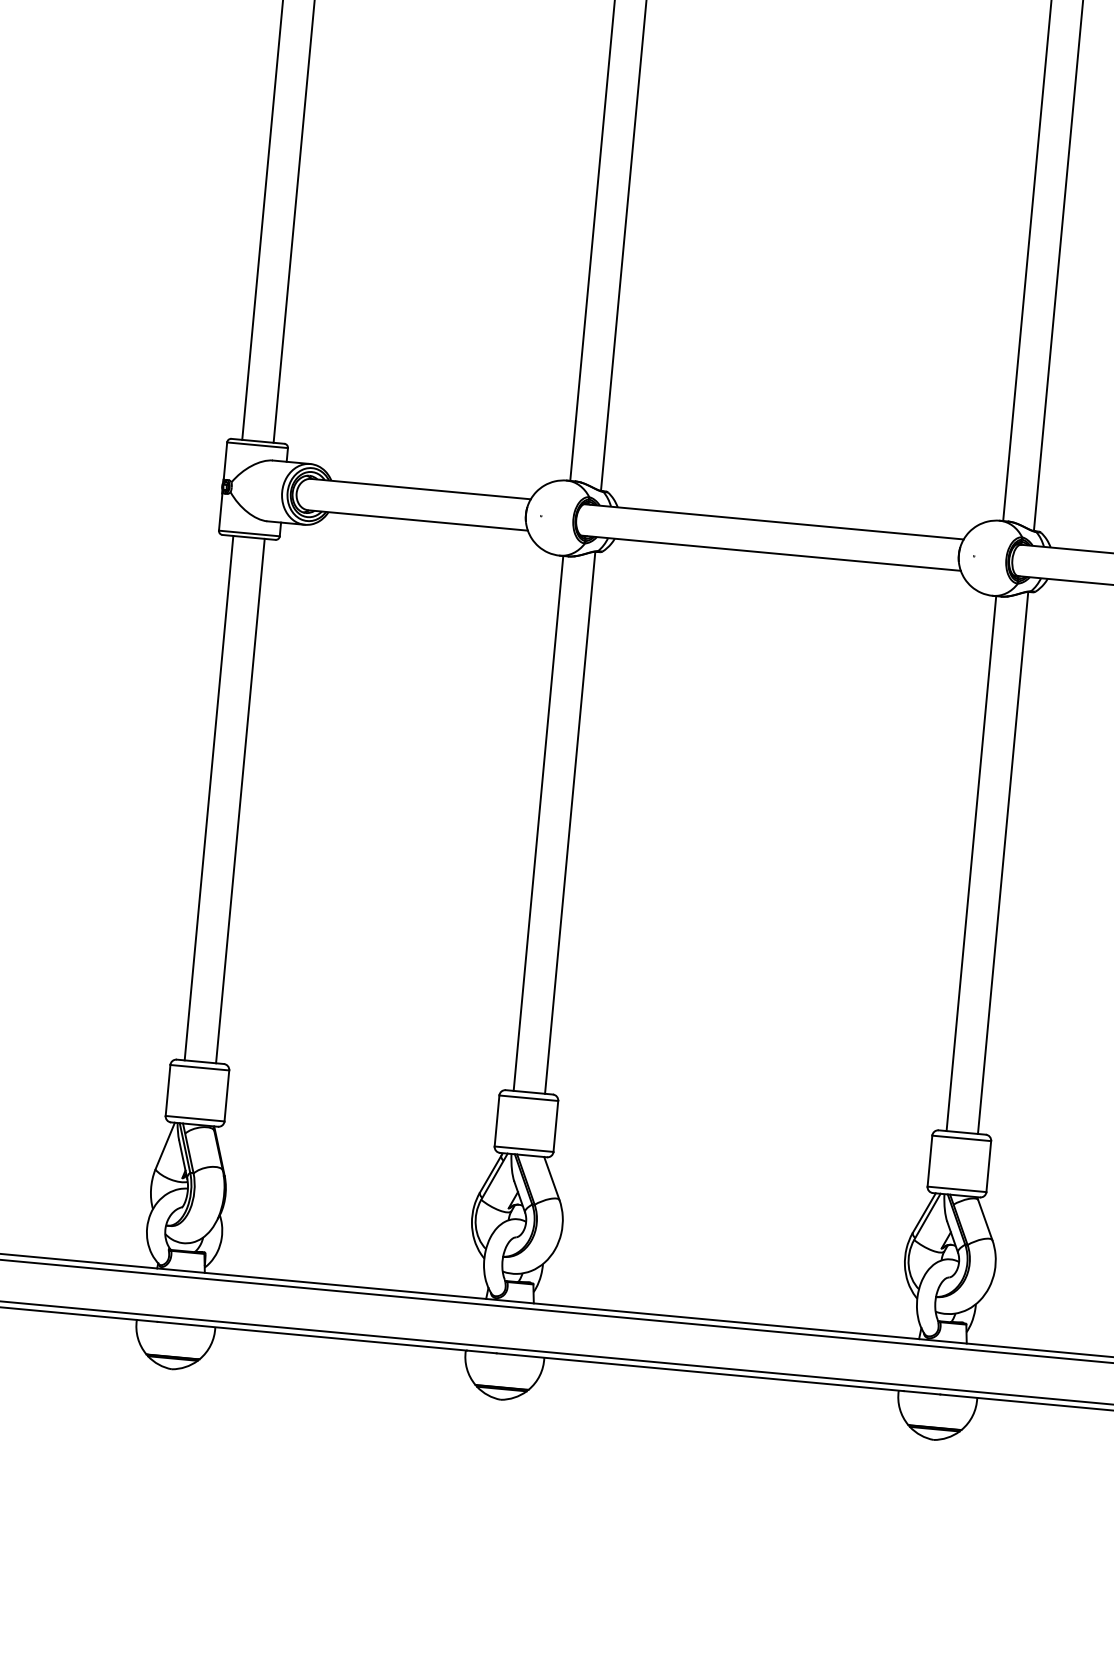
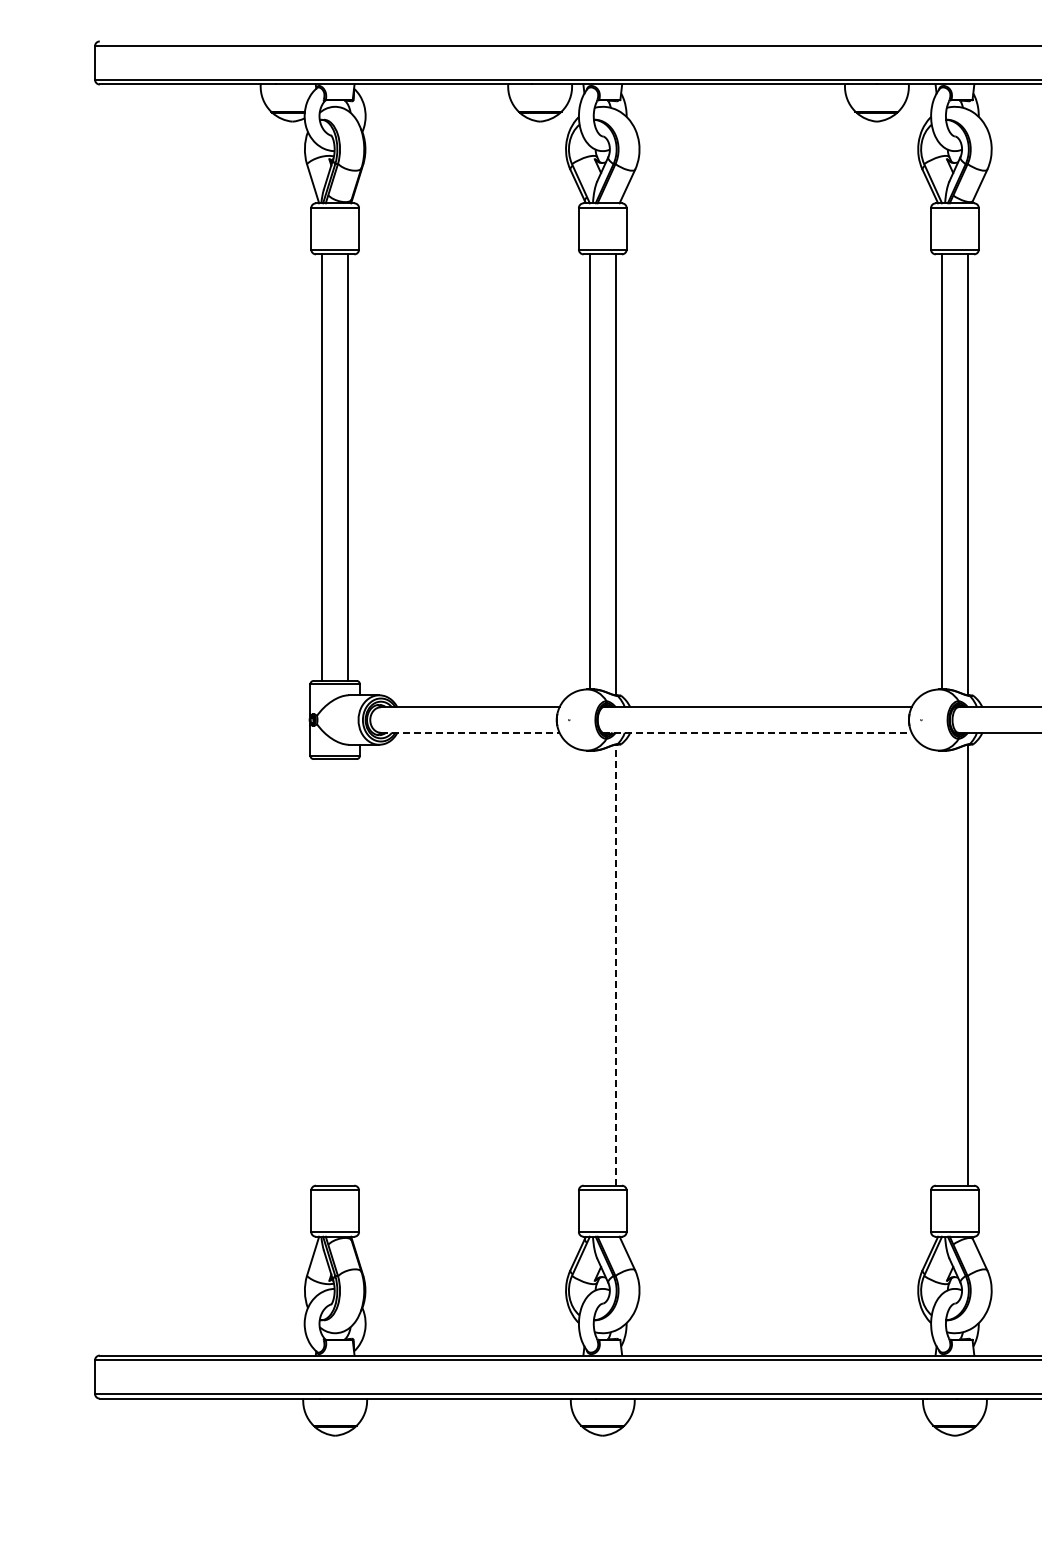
line: (418, 520) -> (470, 732), solid -> dashed
line: (771, 552) -> (757, 732), solid -> dashed
line: (209, 798) -> (322, 972), removed
line: (239, 801) -> (347, 972), removed
line: (570, 821) -> (615, 964), solid -> dashed
line: (539, 822) -> (590, 967), removed
line: (971, 862) -> (942, 967), removed

